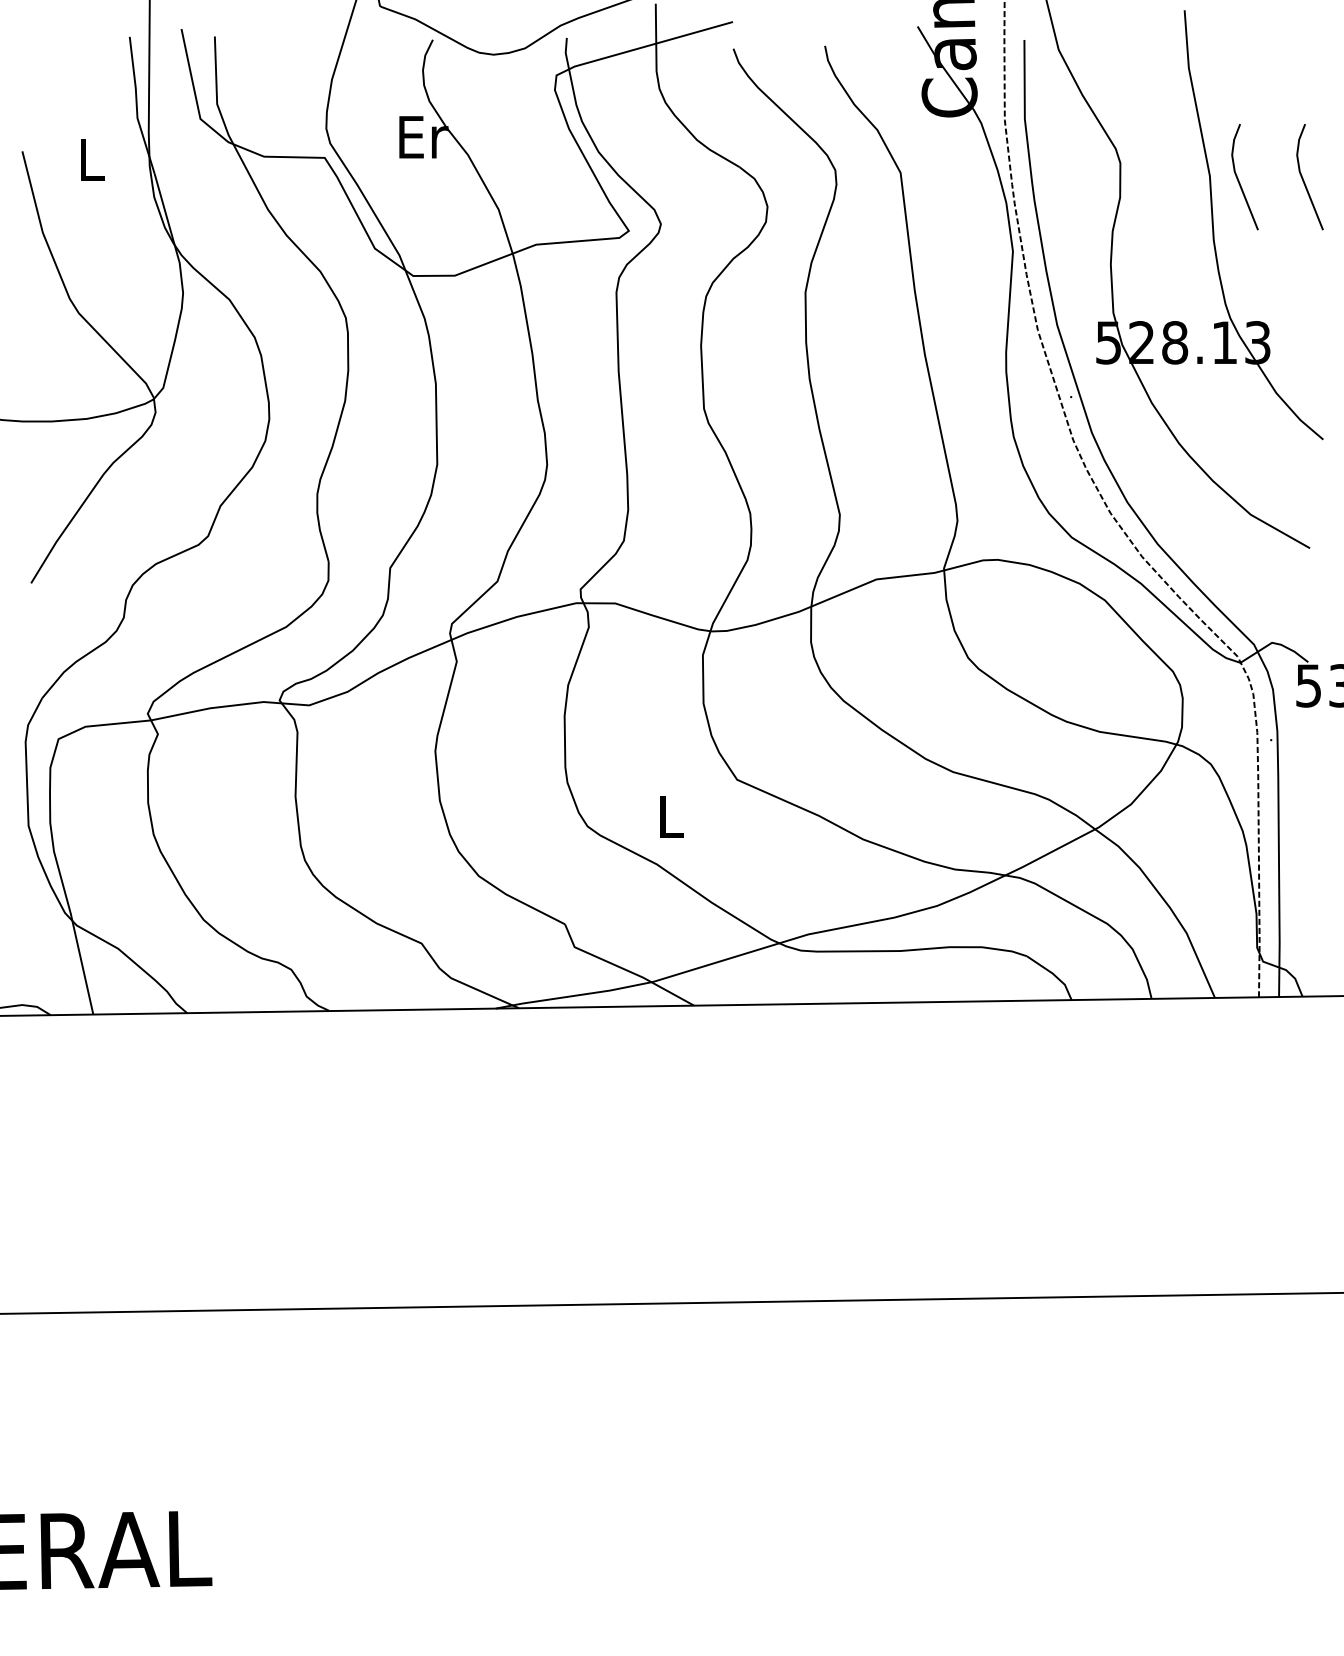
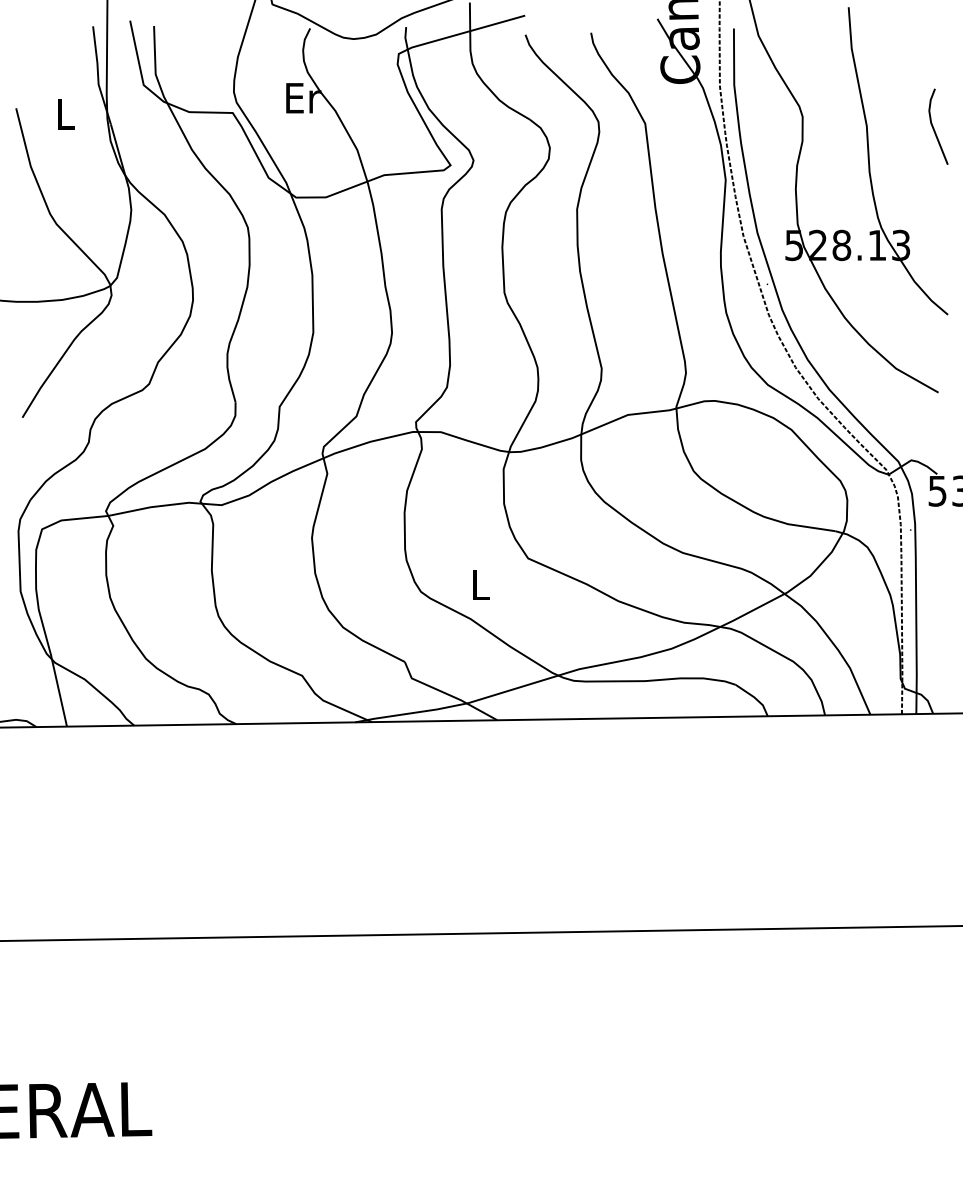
line: (1239, 180) -> (888, 129), removed

